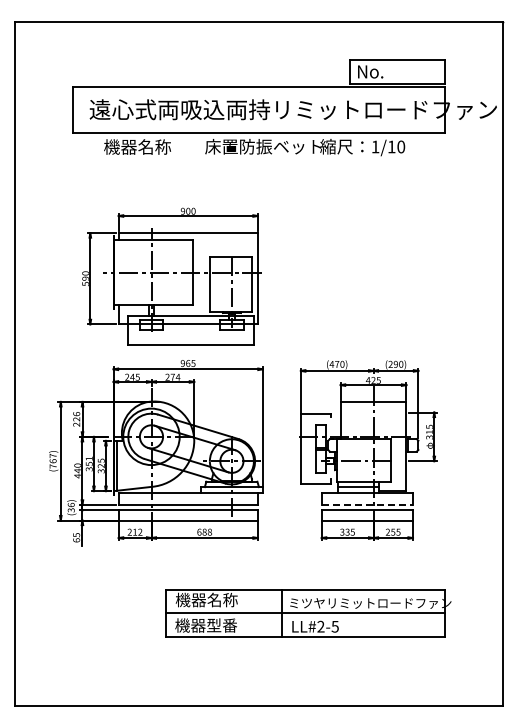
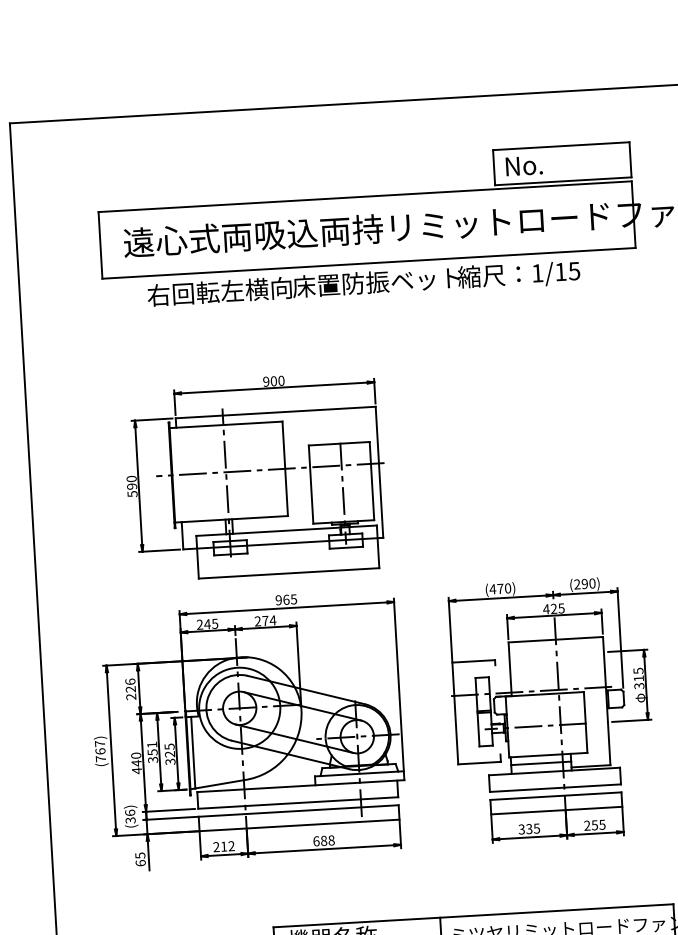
text: (154, 146) -> (220, 290), 機器名称 -> 右回転左横向
text: (401, 146) -> (574, 270), 1/10 -> 1/15
line: (367, 504) -> (555, 787), dashed -> solid

